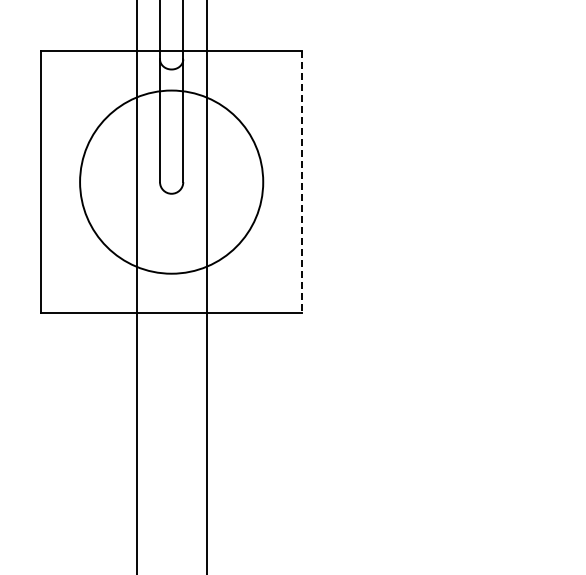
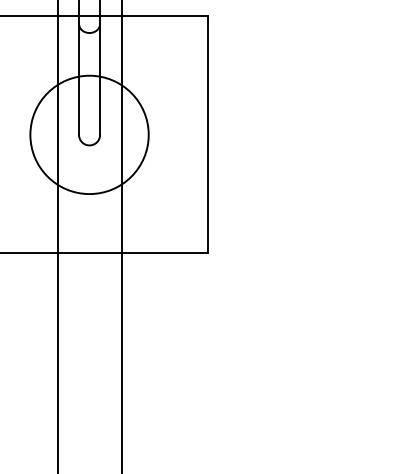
circle: (171, 181) -> (89, 134), size x0.71
line: (302, 181) -> (207, 134), dashed -> solid

